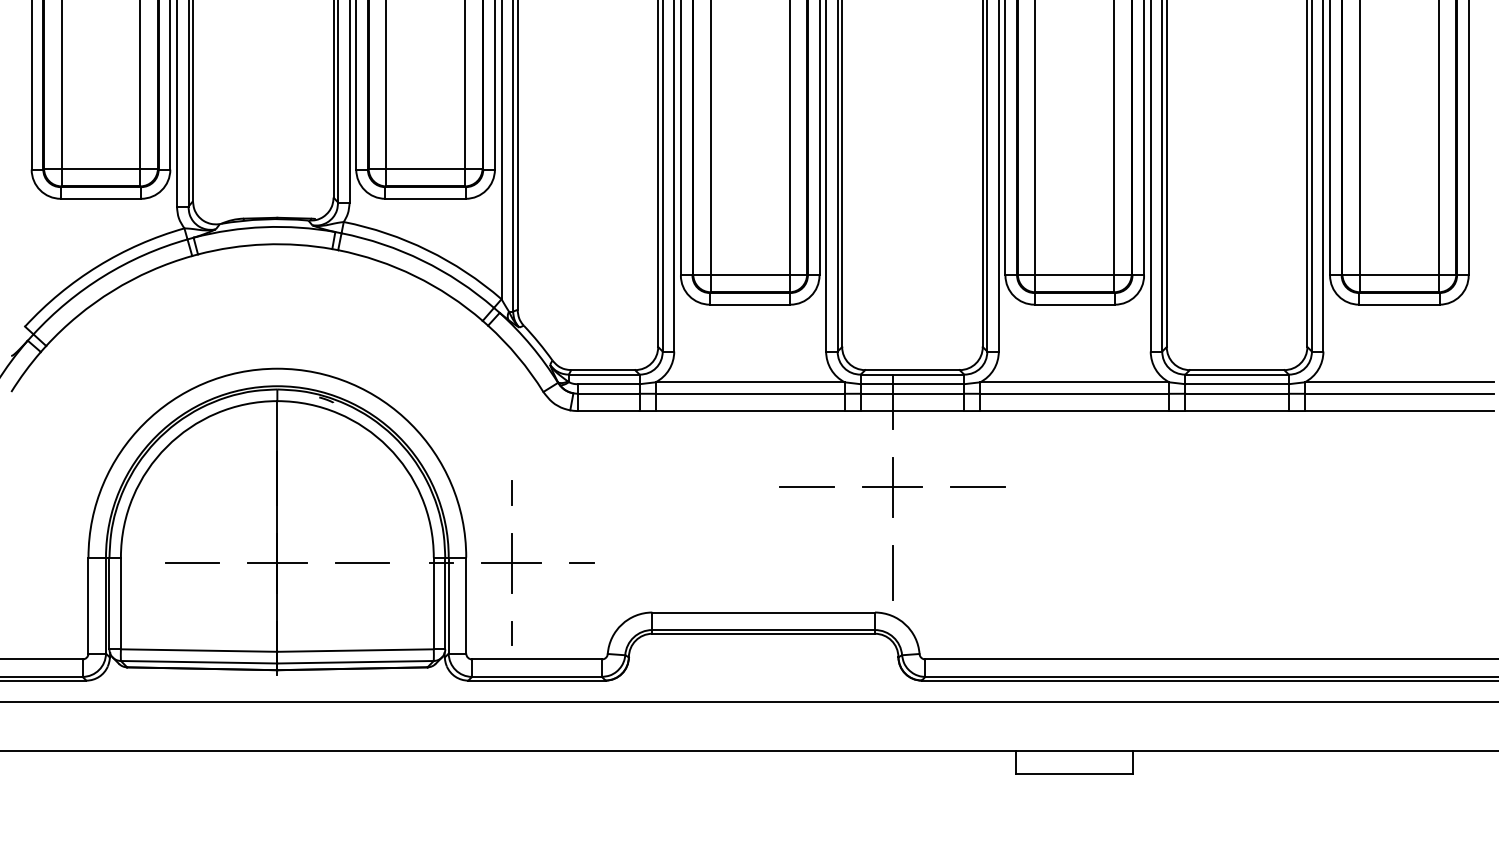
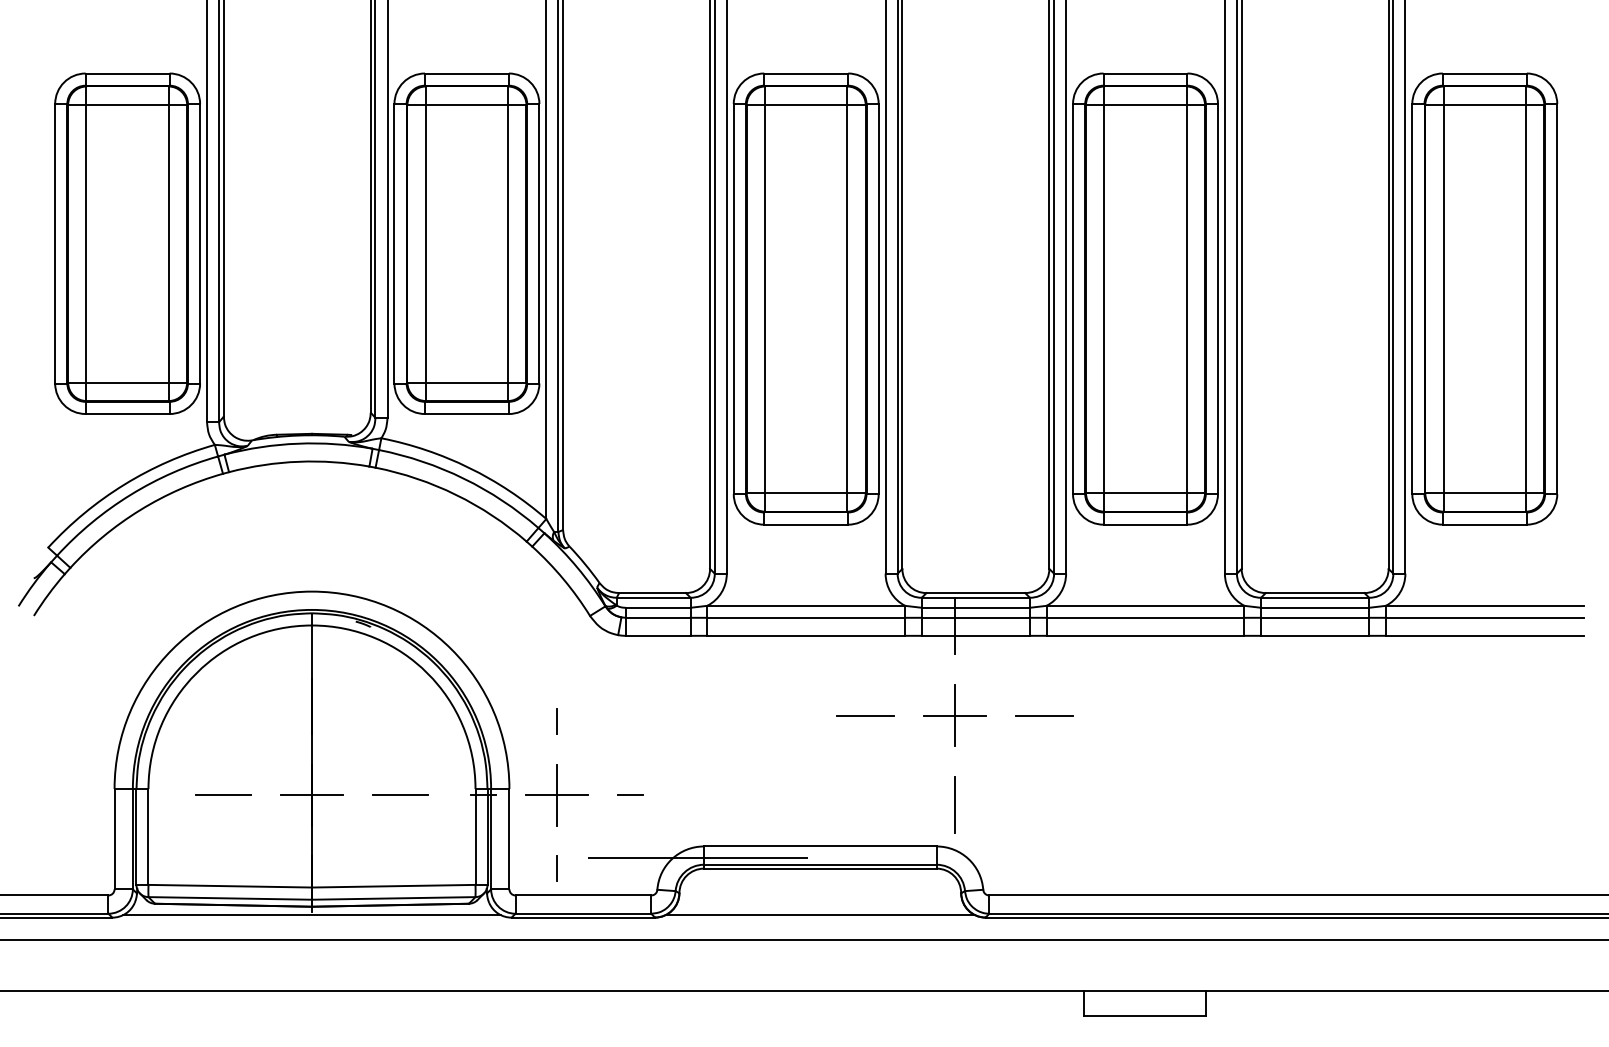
line: (646, 623) -> (697, 857), added
line: (276, 678) -> (311, 915), added
line: (762, 678) -> (819, 915), added

